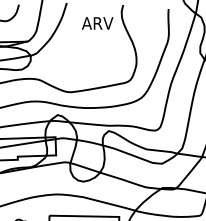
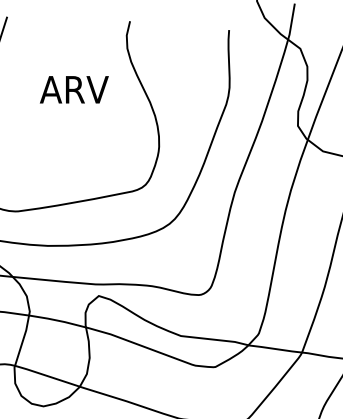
text: (97, 23) -> (73, 89), moved

